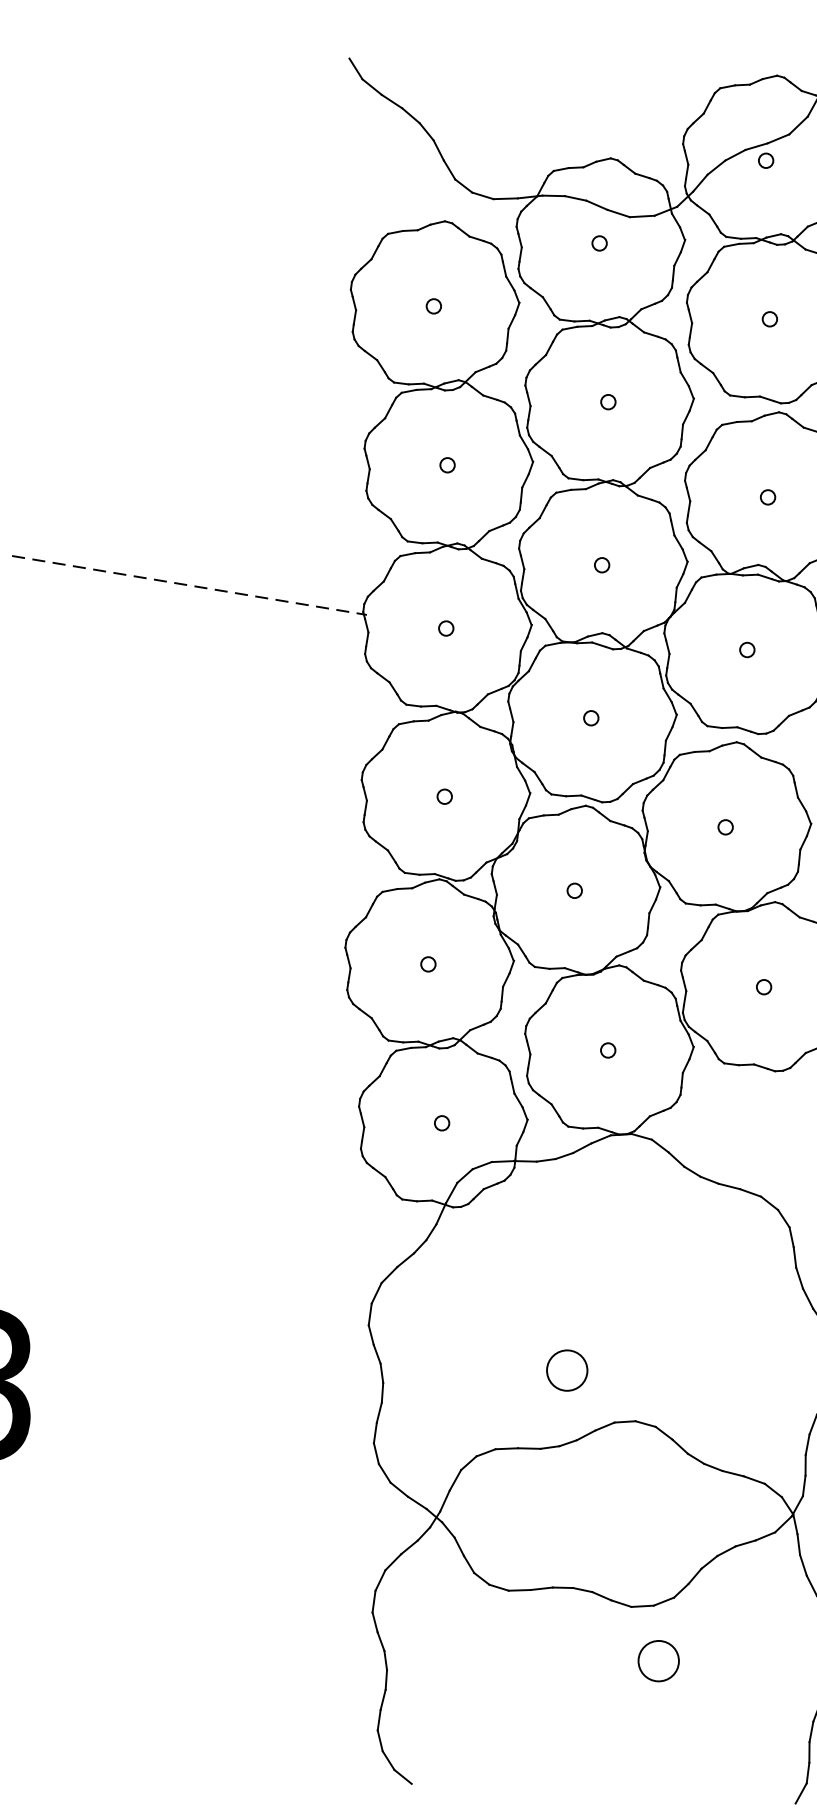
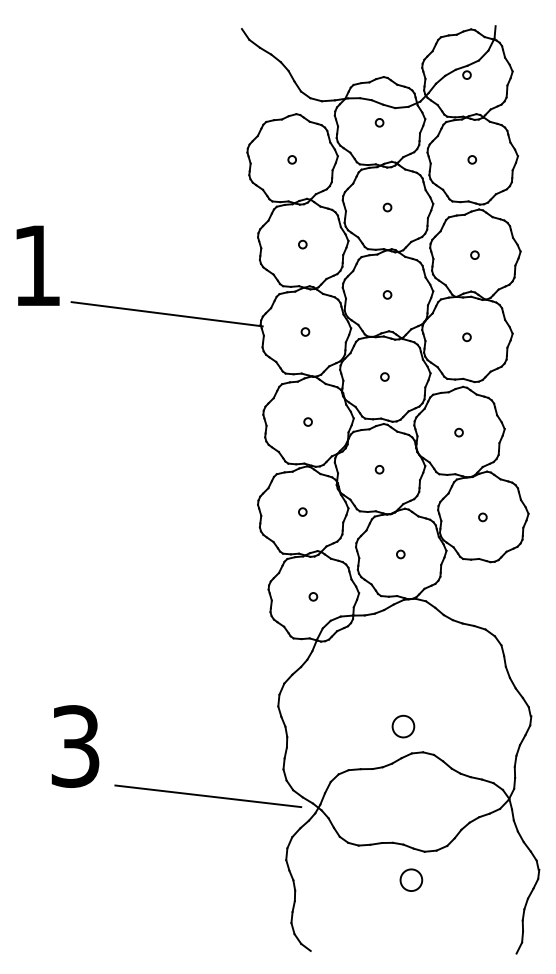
line: (190, 585) -> (167, 314), dashed -> solid
circle: (567, 1370) -> (403, 726), moved
line: (232, 1488) -> (208, 796), added
circle: (658, 1659) -> (411, 879), moved

